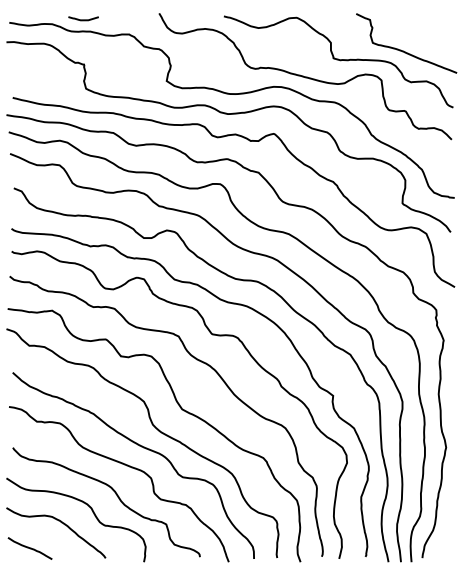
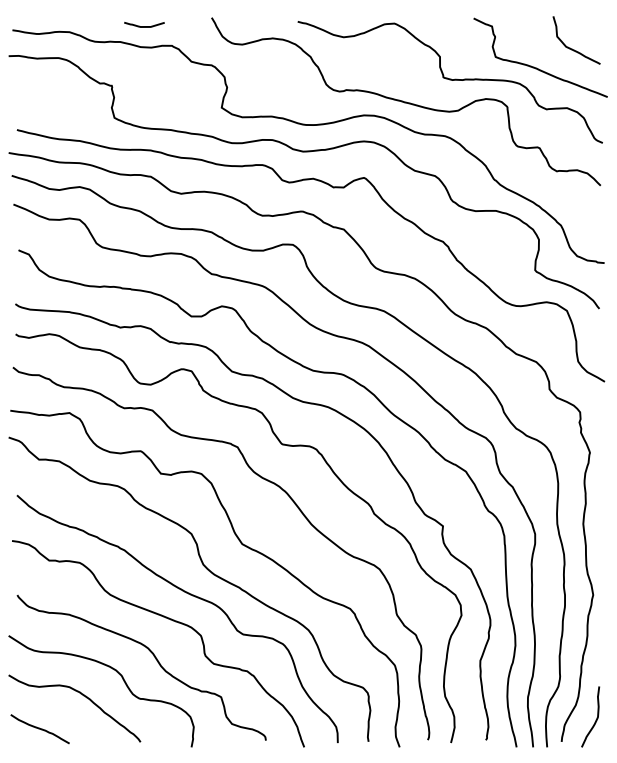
curve: (83, 19) -> (144, 25), moved
curve: (431, 36) -> (573, 48), added
curve: (447, 541) -> (594, 719), added

